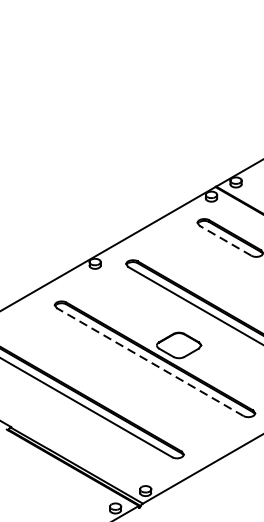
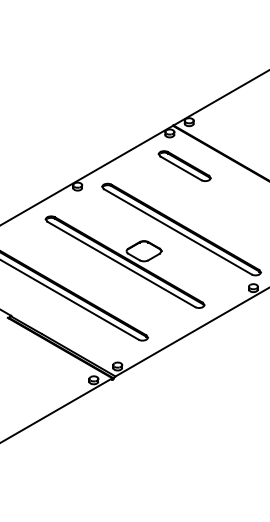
line: (224, 240) -> (180, 168), dashed -> solid
line: (149, 362) -> (120, 264), dashed -> solid

